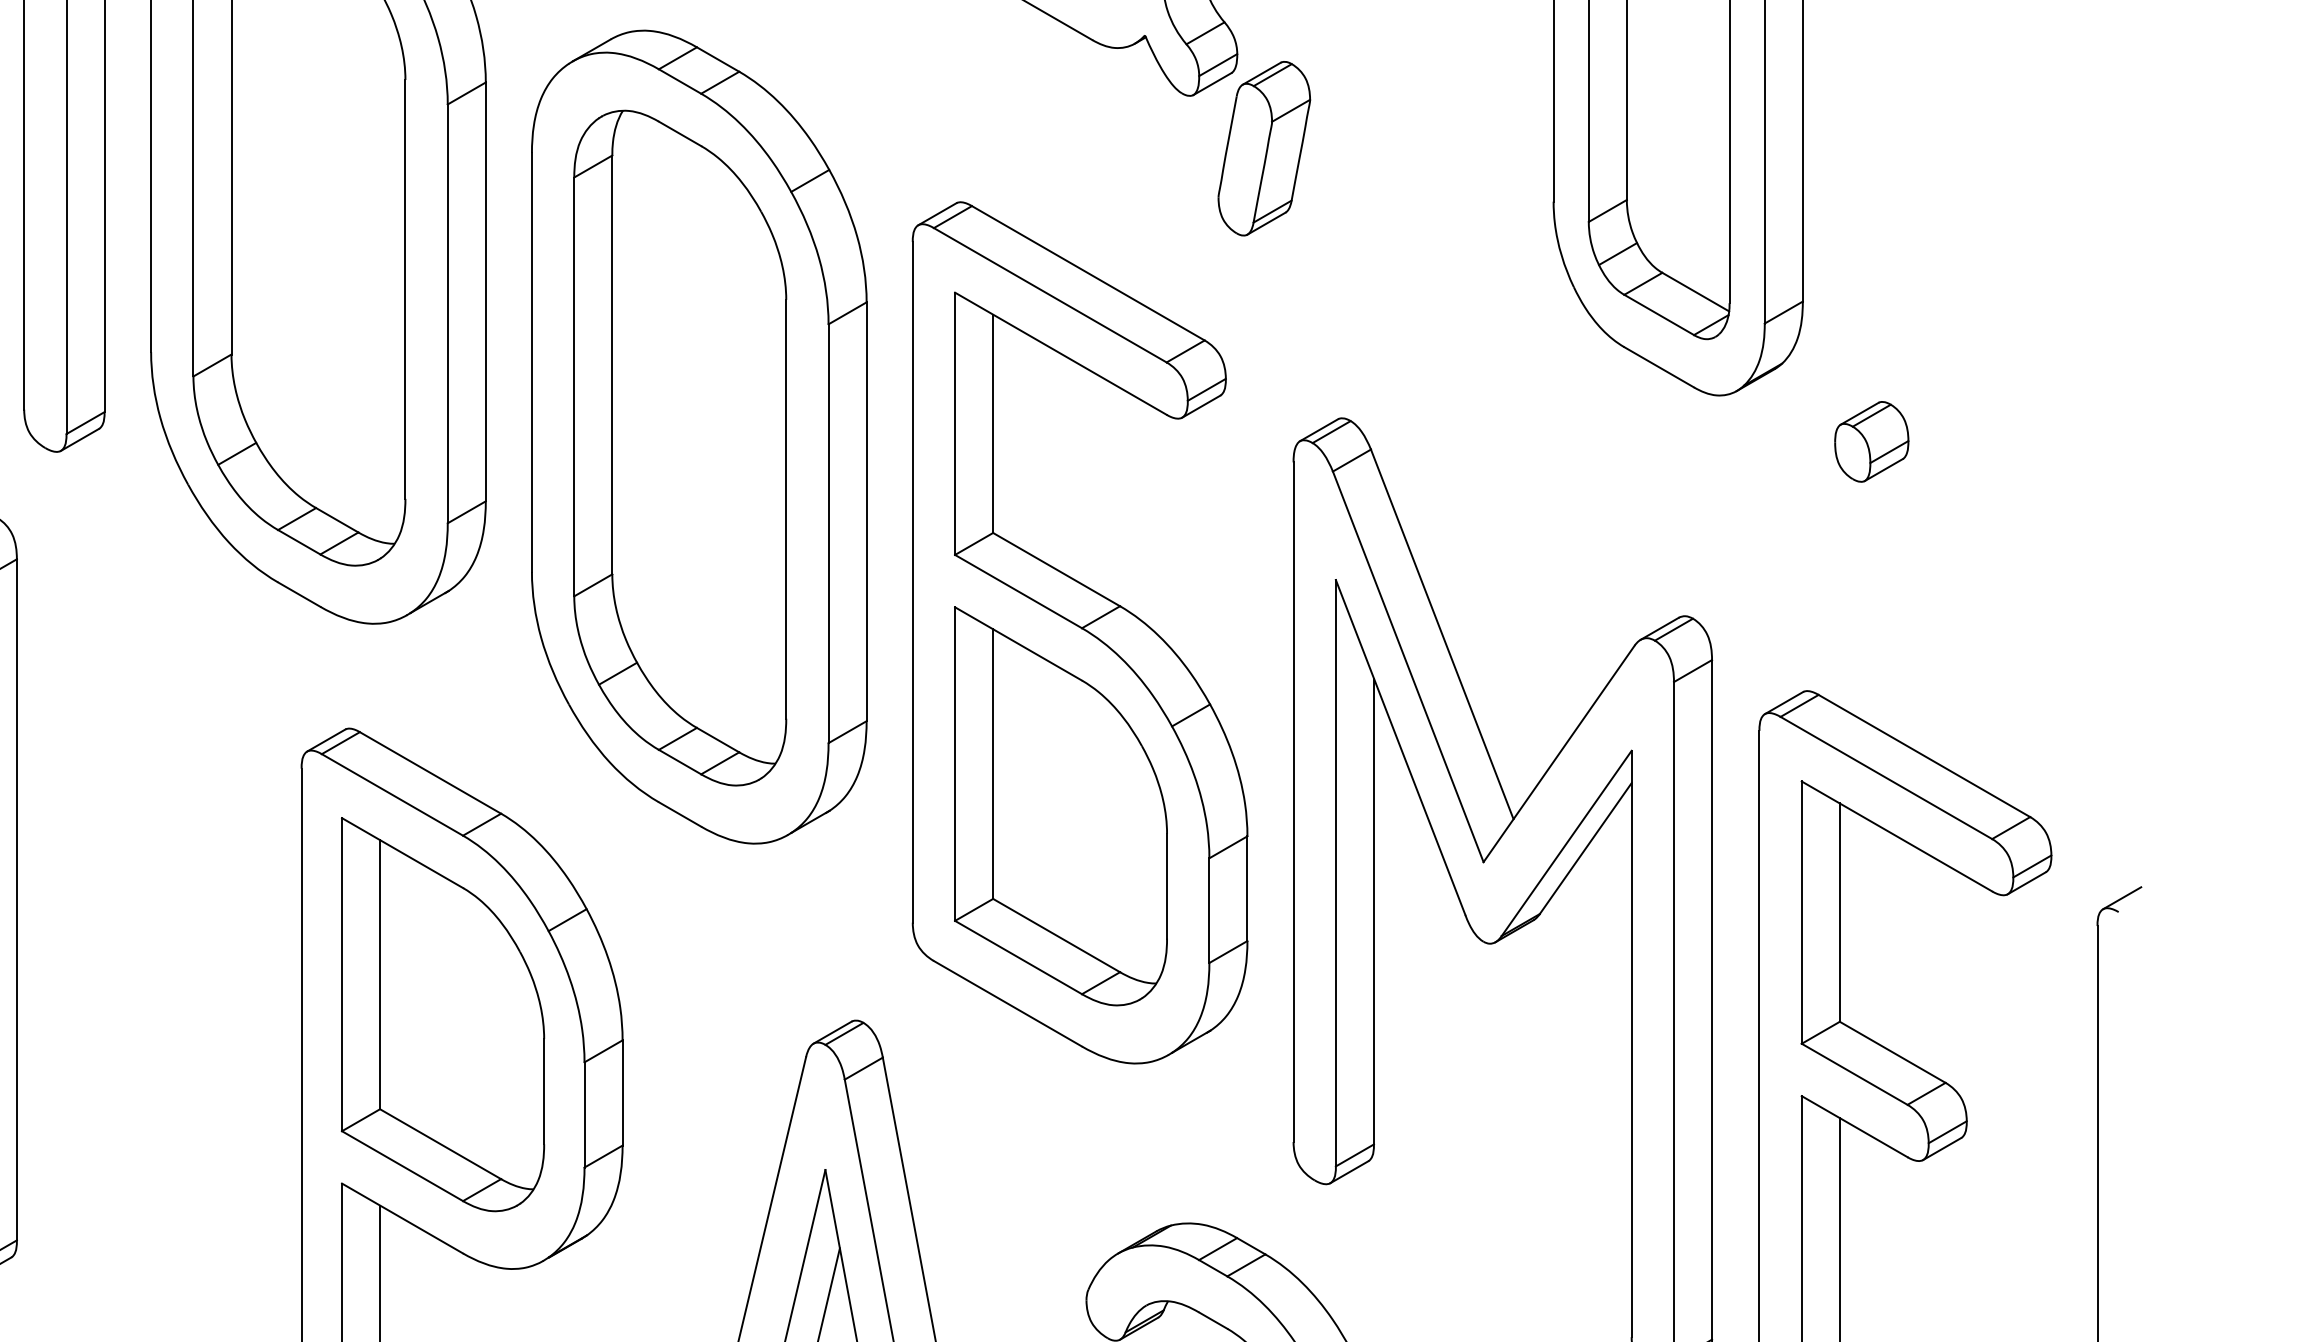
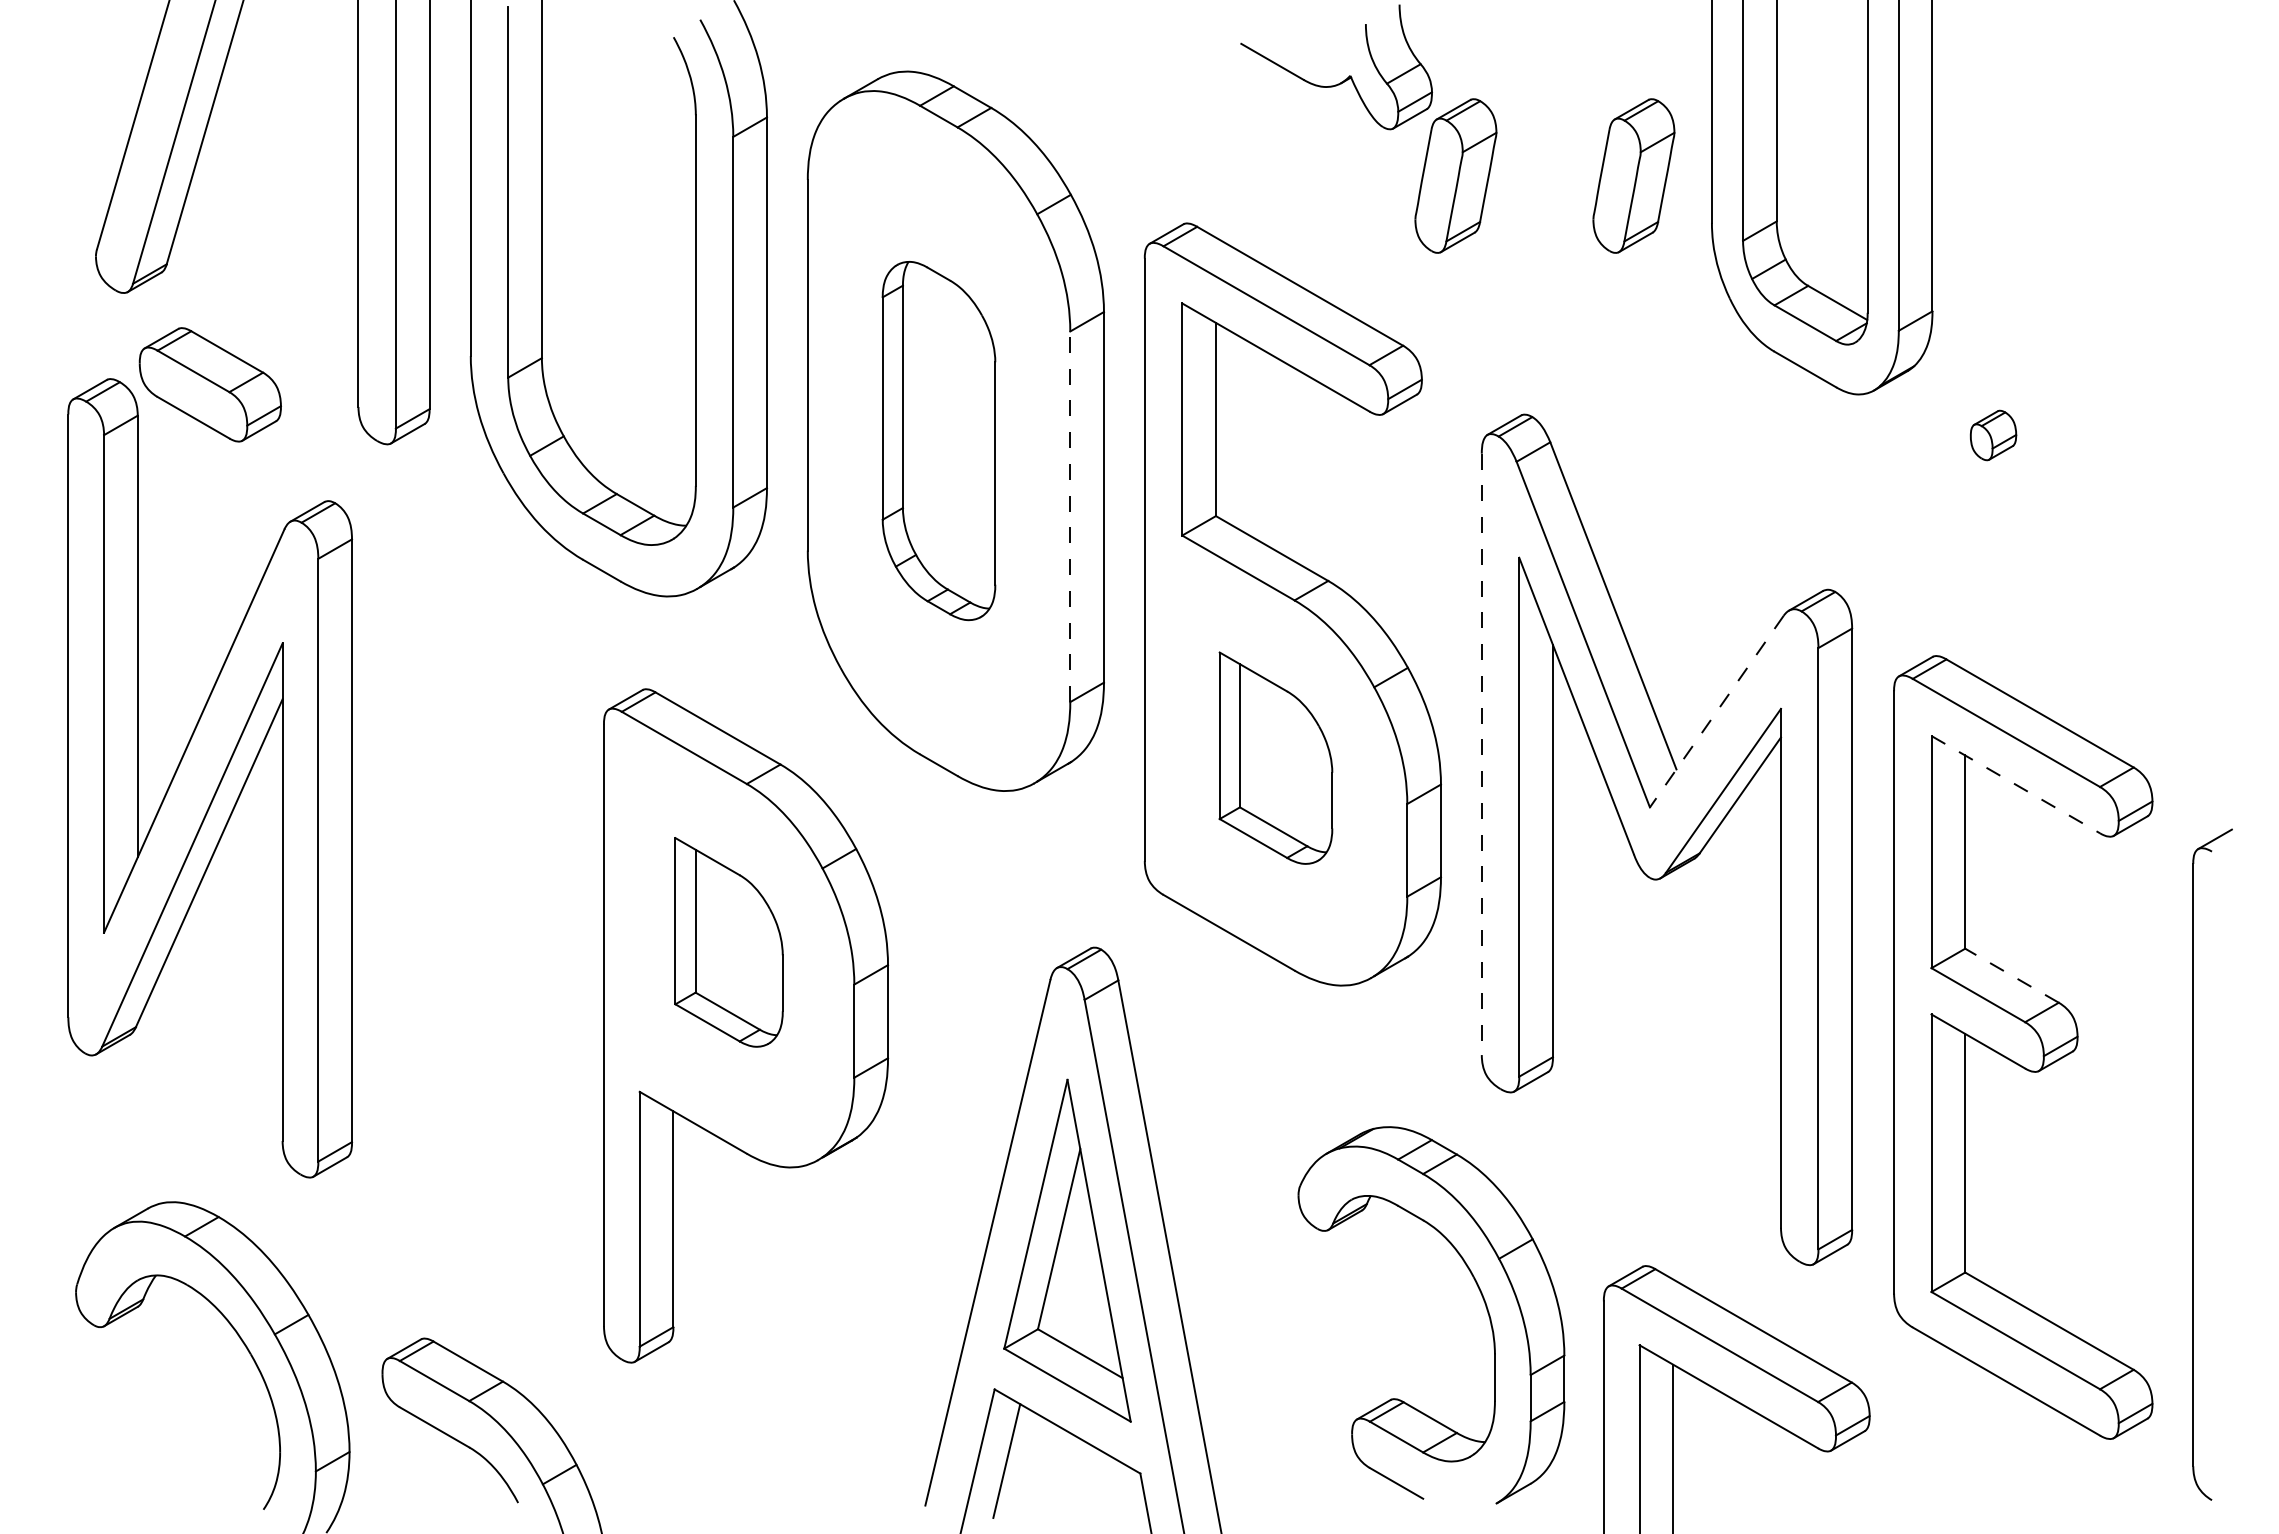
part: (1464, 148) -> (1633, 175), added
part: (1871, 441) -> (1993, 435), size x0.7
part: (679, 447) -> (938, 440), size x0.6
line: (828, 533) -> (1070, 516), solid -> dashed
line: (1558, 753) -> (1716, 711), solid -> dashed
line: (1293, 802) -> (1481, 754), solid -> dashed
part: (1060, 806) -> (1275, 758), size x0.6
line: (1897, 836) -> (2016, 784), solid -> dashed
part: (442, 1014) -> (728, 942), size x0.6
line: (1892, 1052) -> (2011, 975), solid -> dashed

